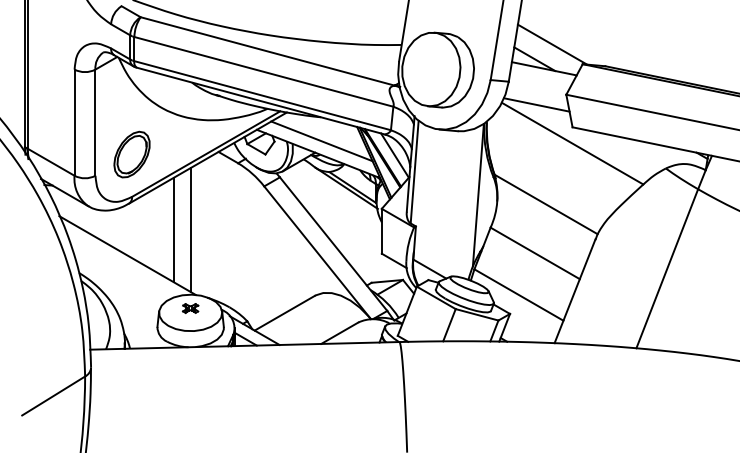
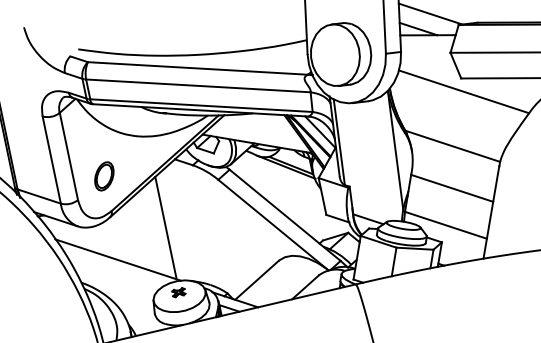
line: (536, 104) -> (427, 65), removed
line: (321, 141) -> (257, 133), removed
part: (131, 154) -> (103, 176), size x0.7
line: (174, 229) -> (152, 230), removed

